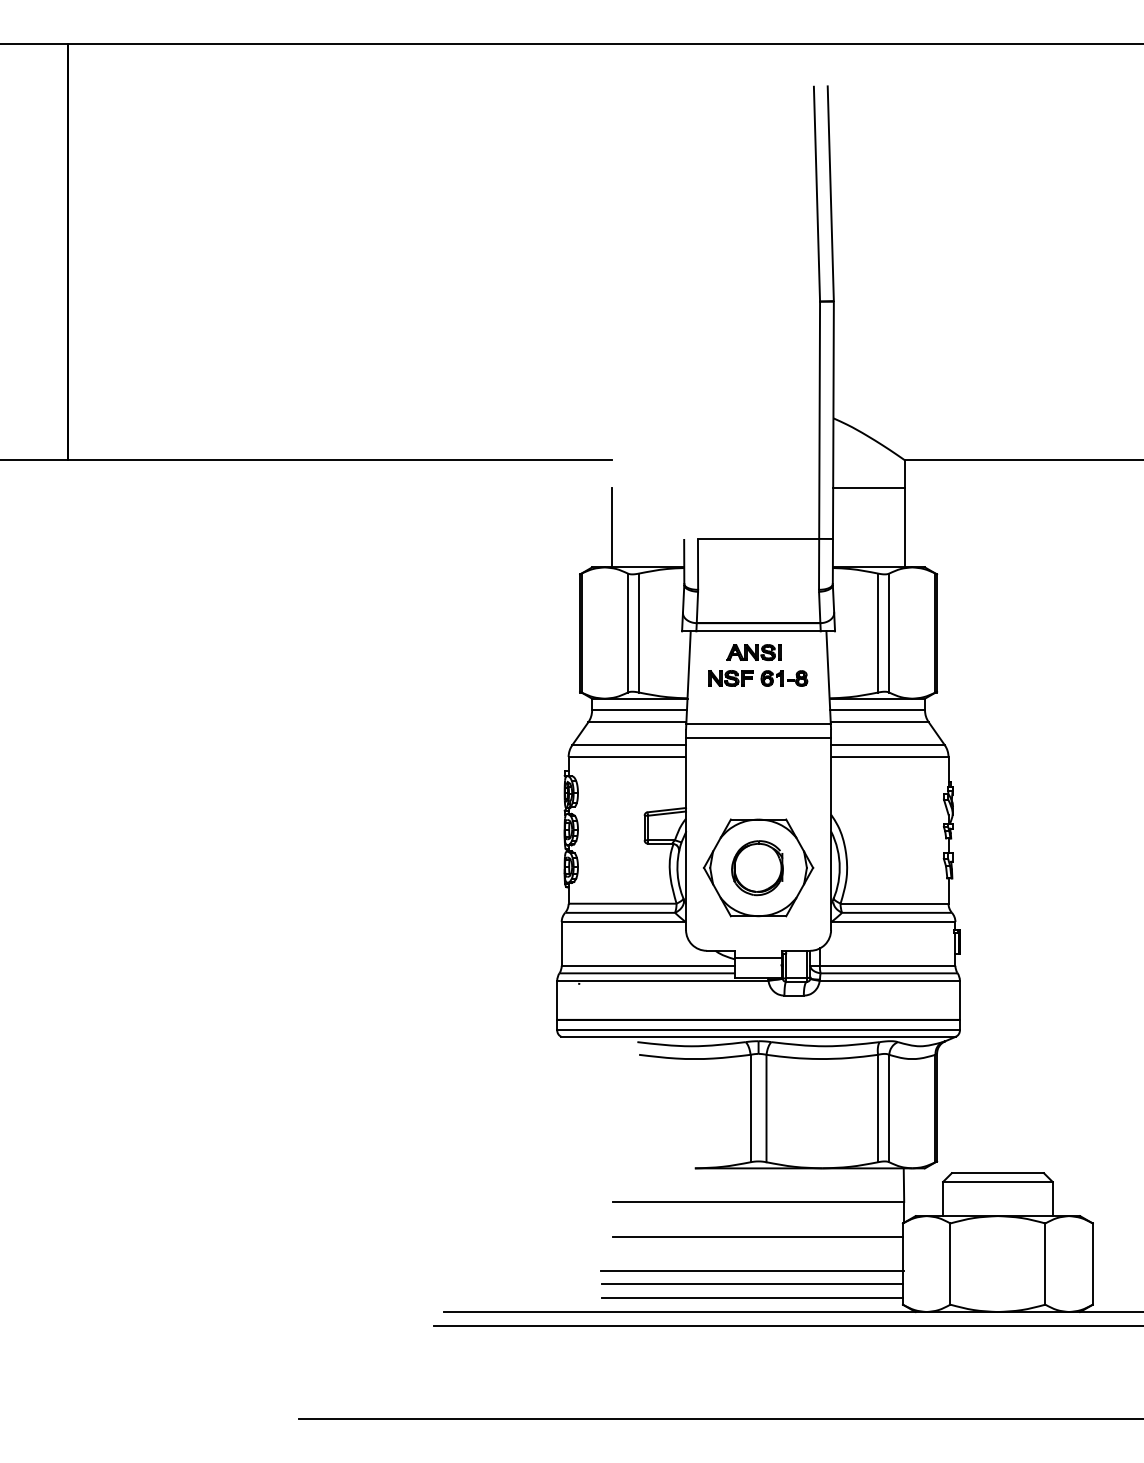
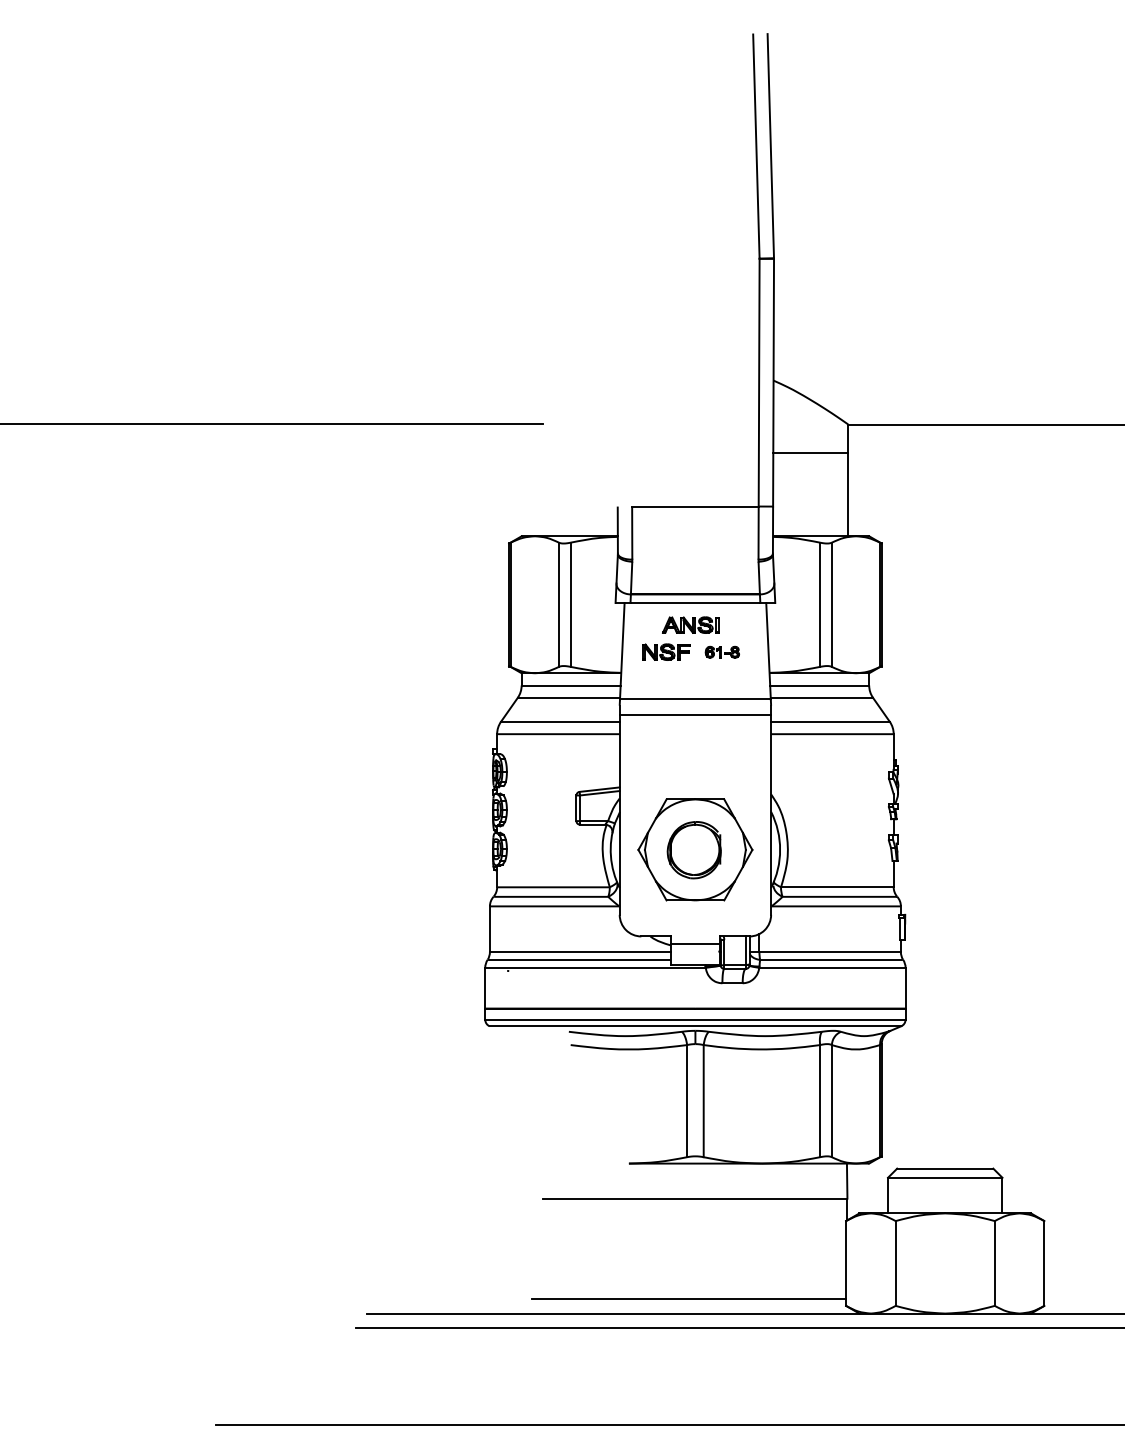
line: (612, 527) -> (542, 494), removed
part: (784, 678) -> (722, 652), size x0.7
line: (757, 1237) -> (694, 1235), removed
line: (752, 1270) -> (689, 1270), removed
line: (752, 1284) -> (689, 1284), removed

